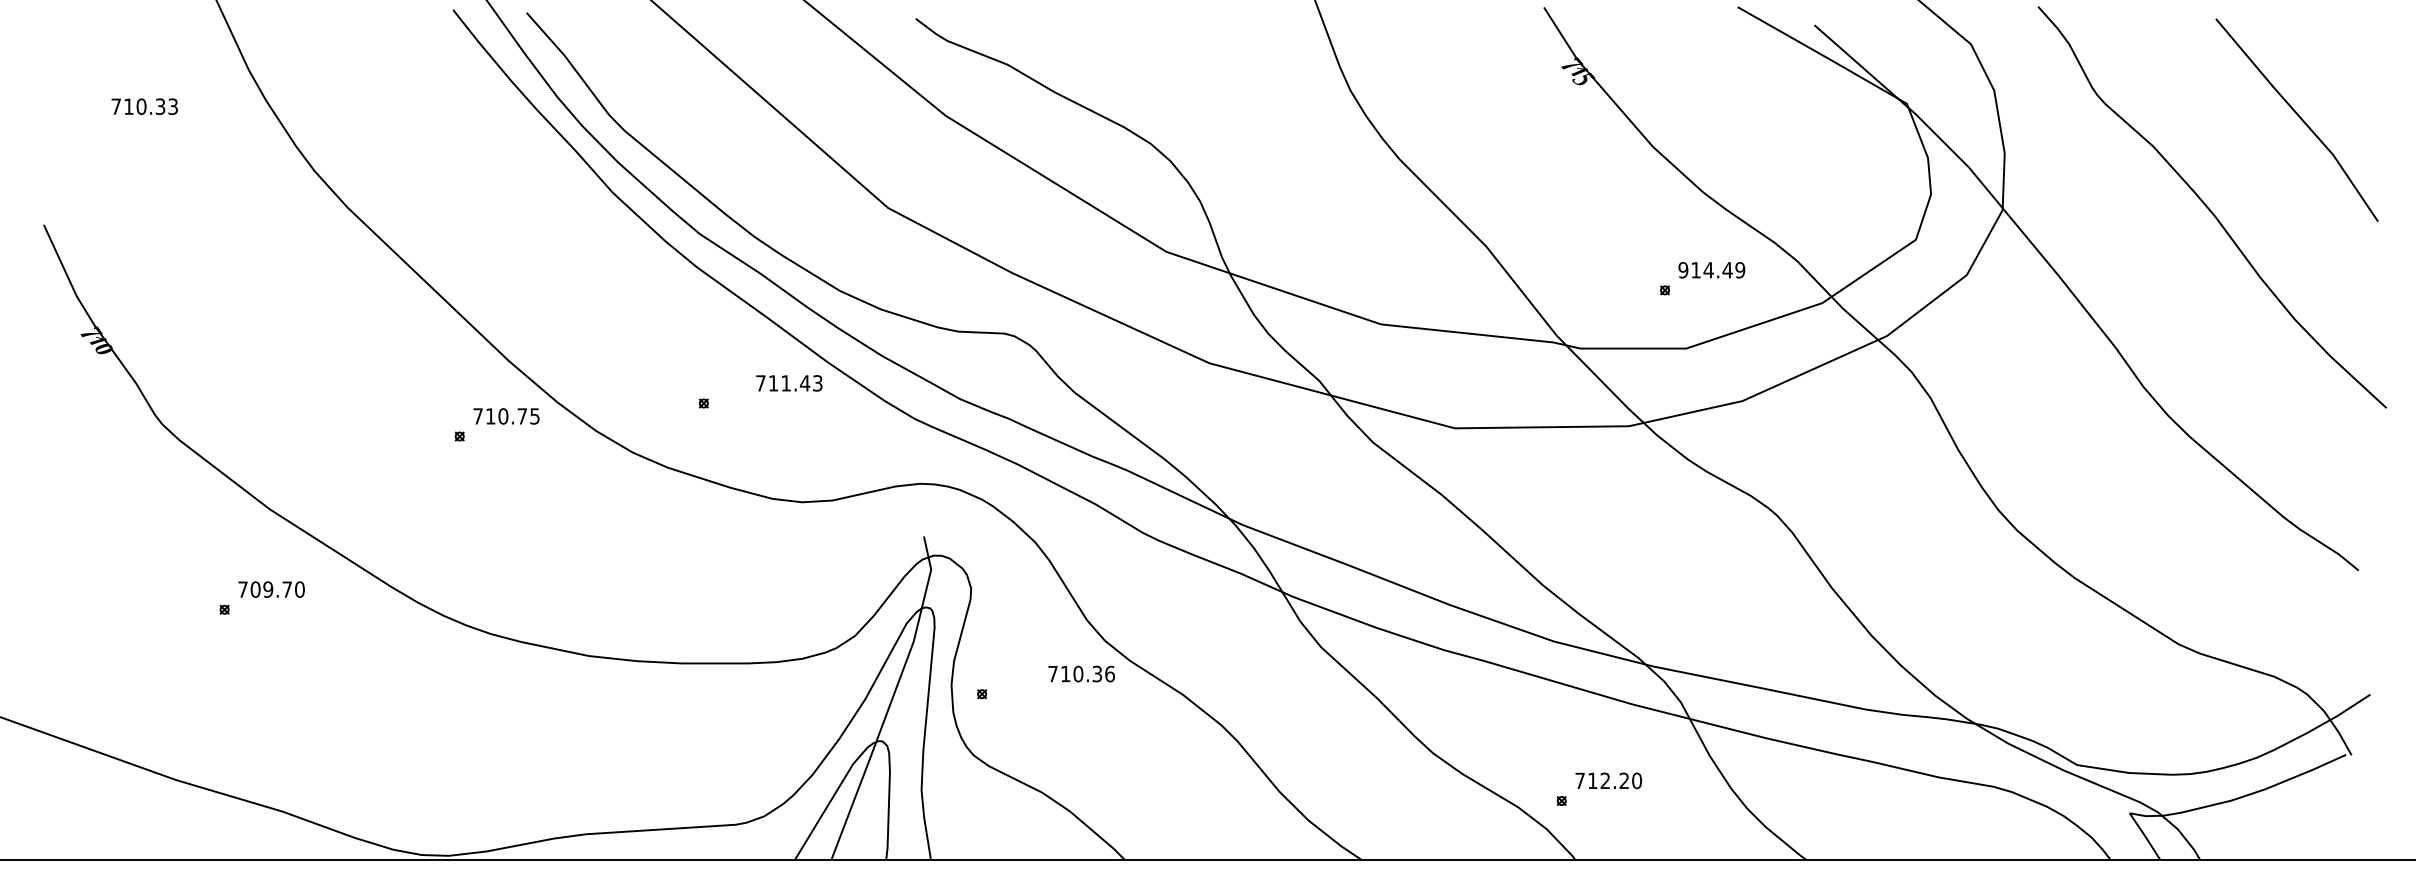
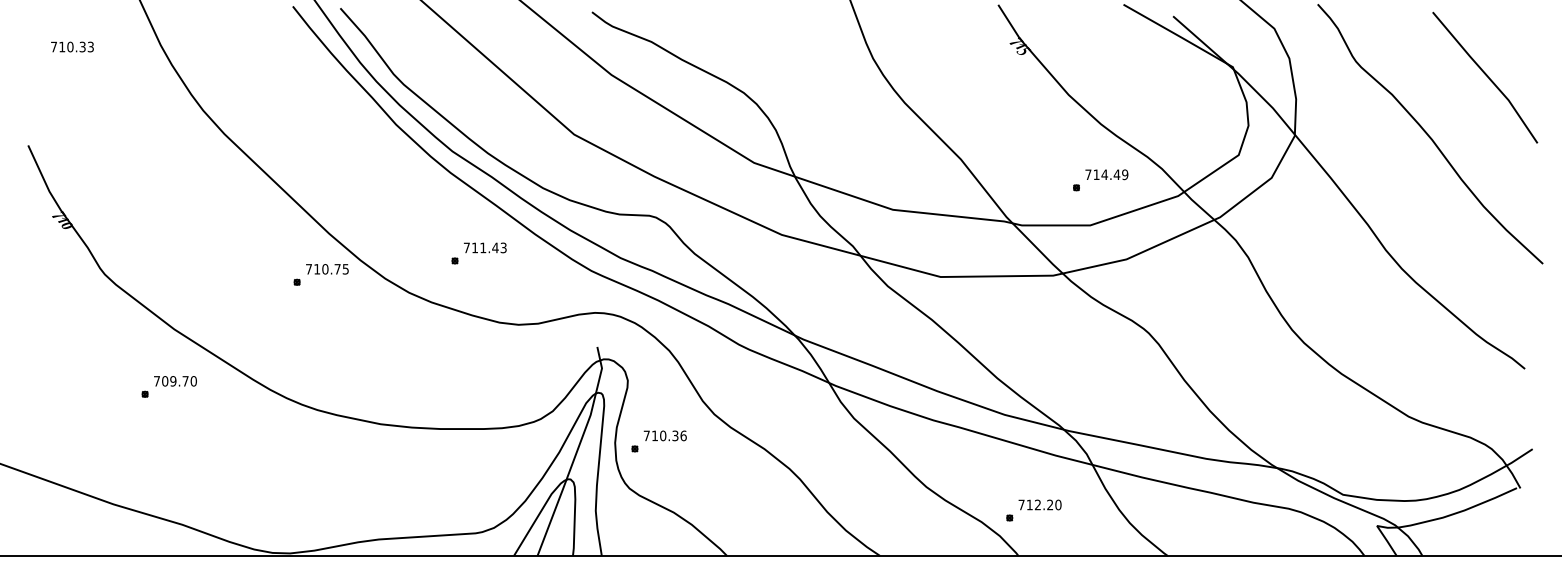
text: (144, 105) -> (72, 46), moved
text: (1683, 269) -> (1088, 174), 914.49 -> 714.49
text: (789, 382) -> (485, 247), moved
text: (1080, 673) -> (664, 435), moved

